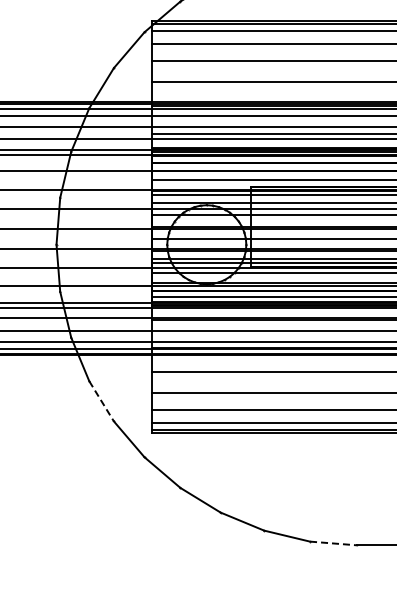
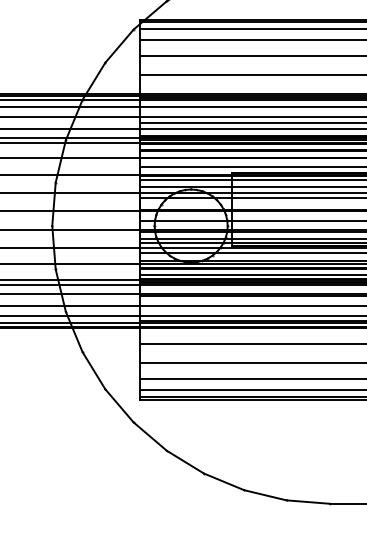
line: (101, 401) -> (93, 370), dashed -> solid
line: (333, 543) -> (308, 502), dashed -> solid

